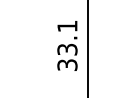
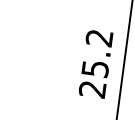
text: (67, 45) -> (96, 63), 33.1 -> 25.2

